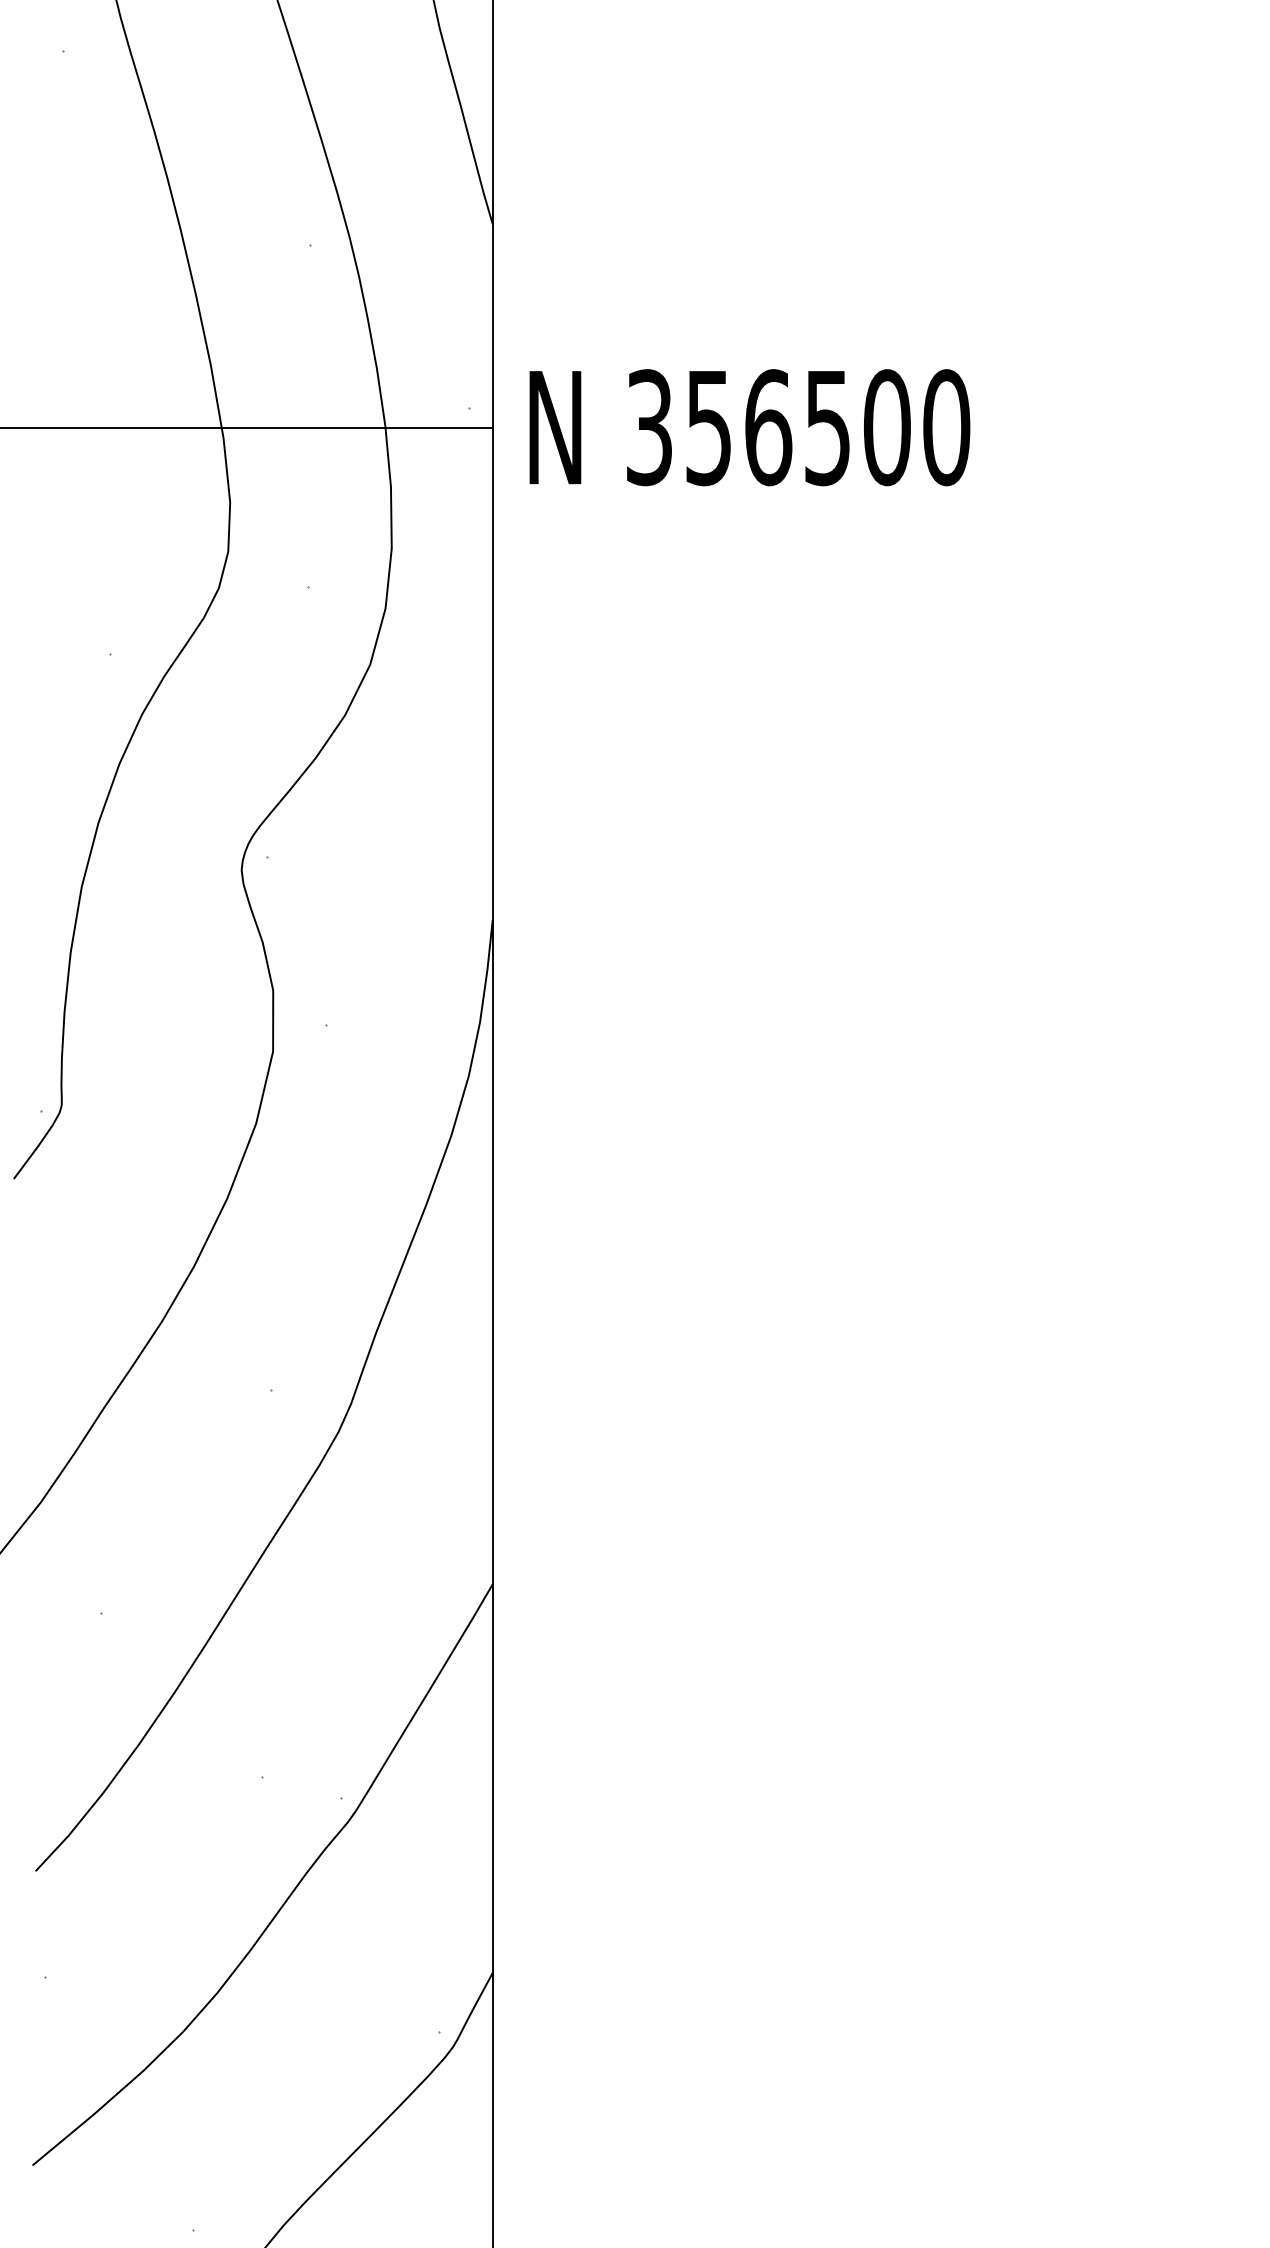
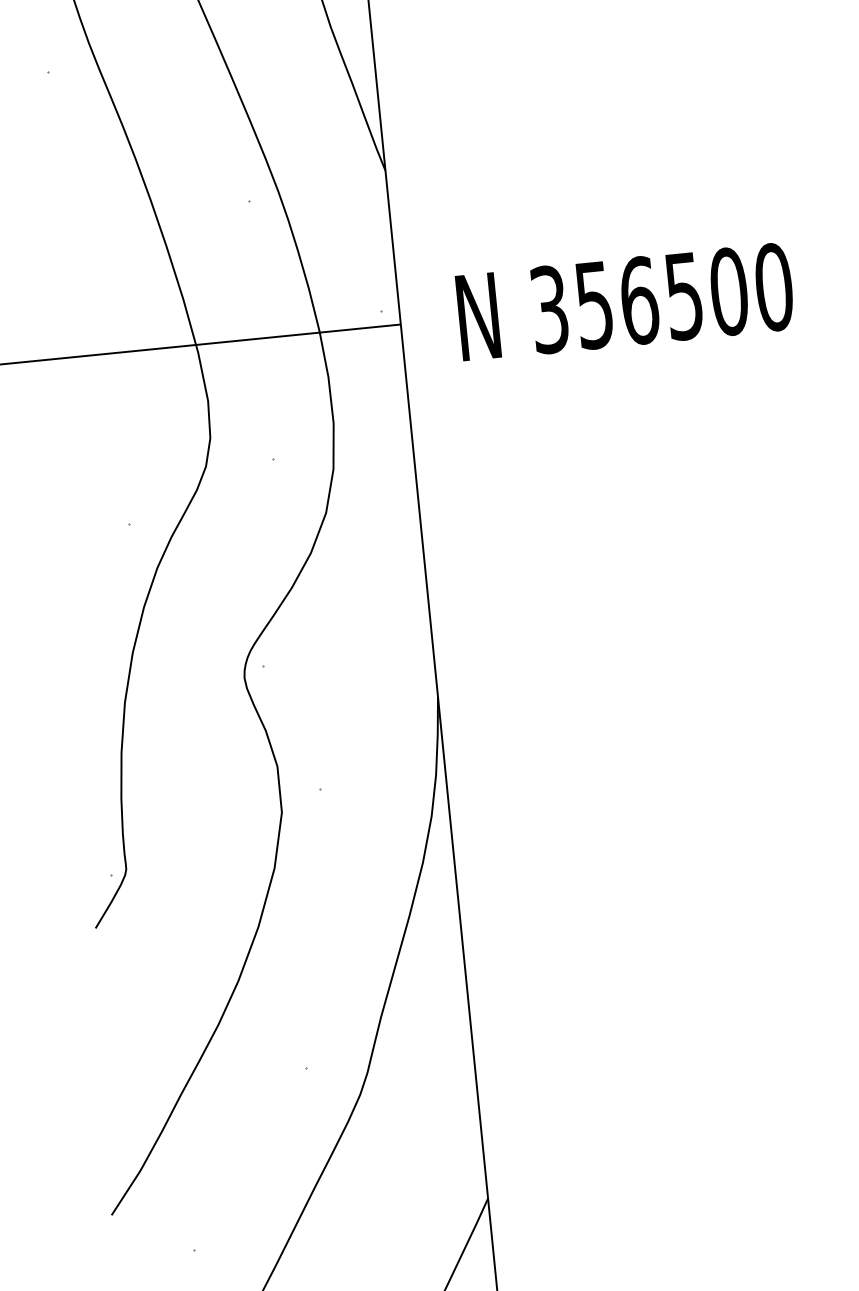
text: (749, 427) -> (625, 302), moved

